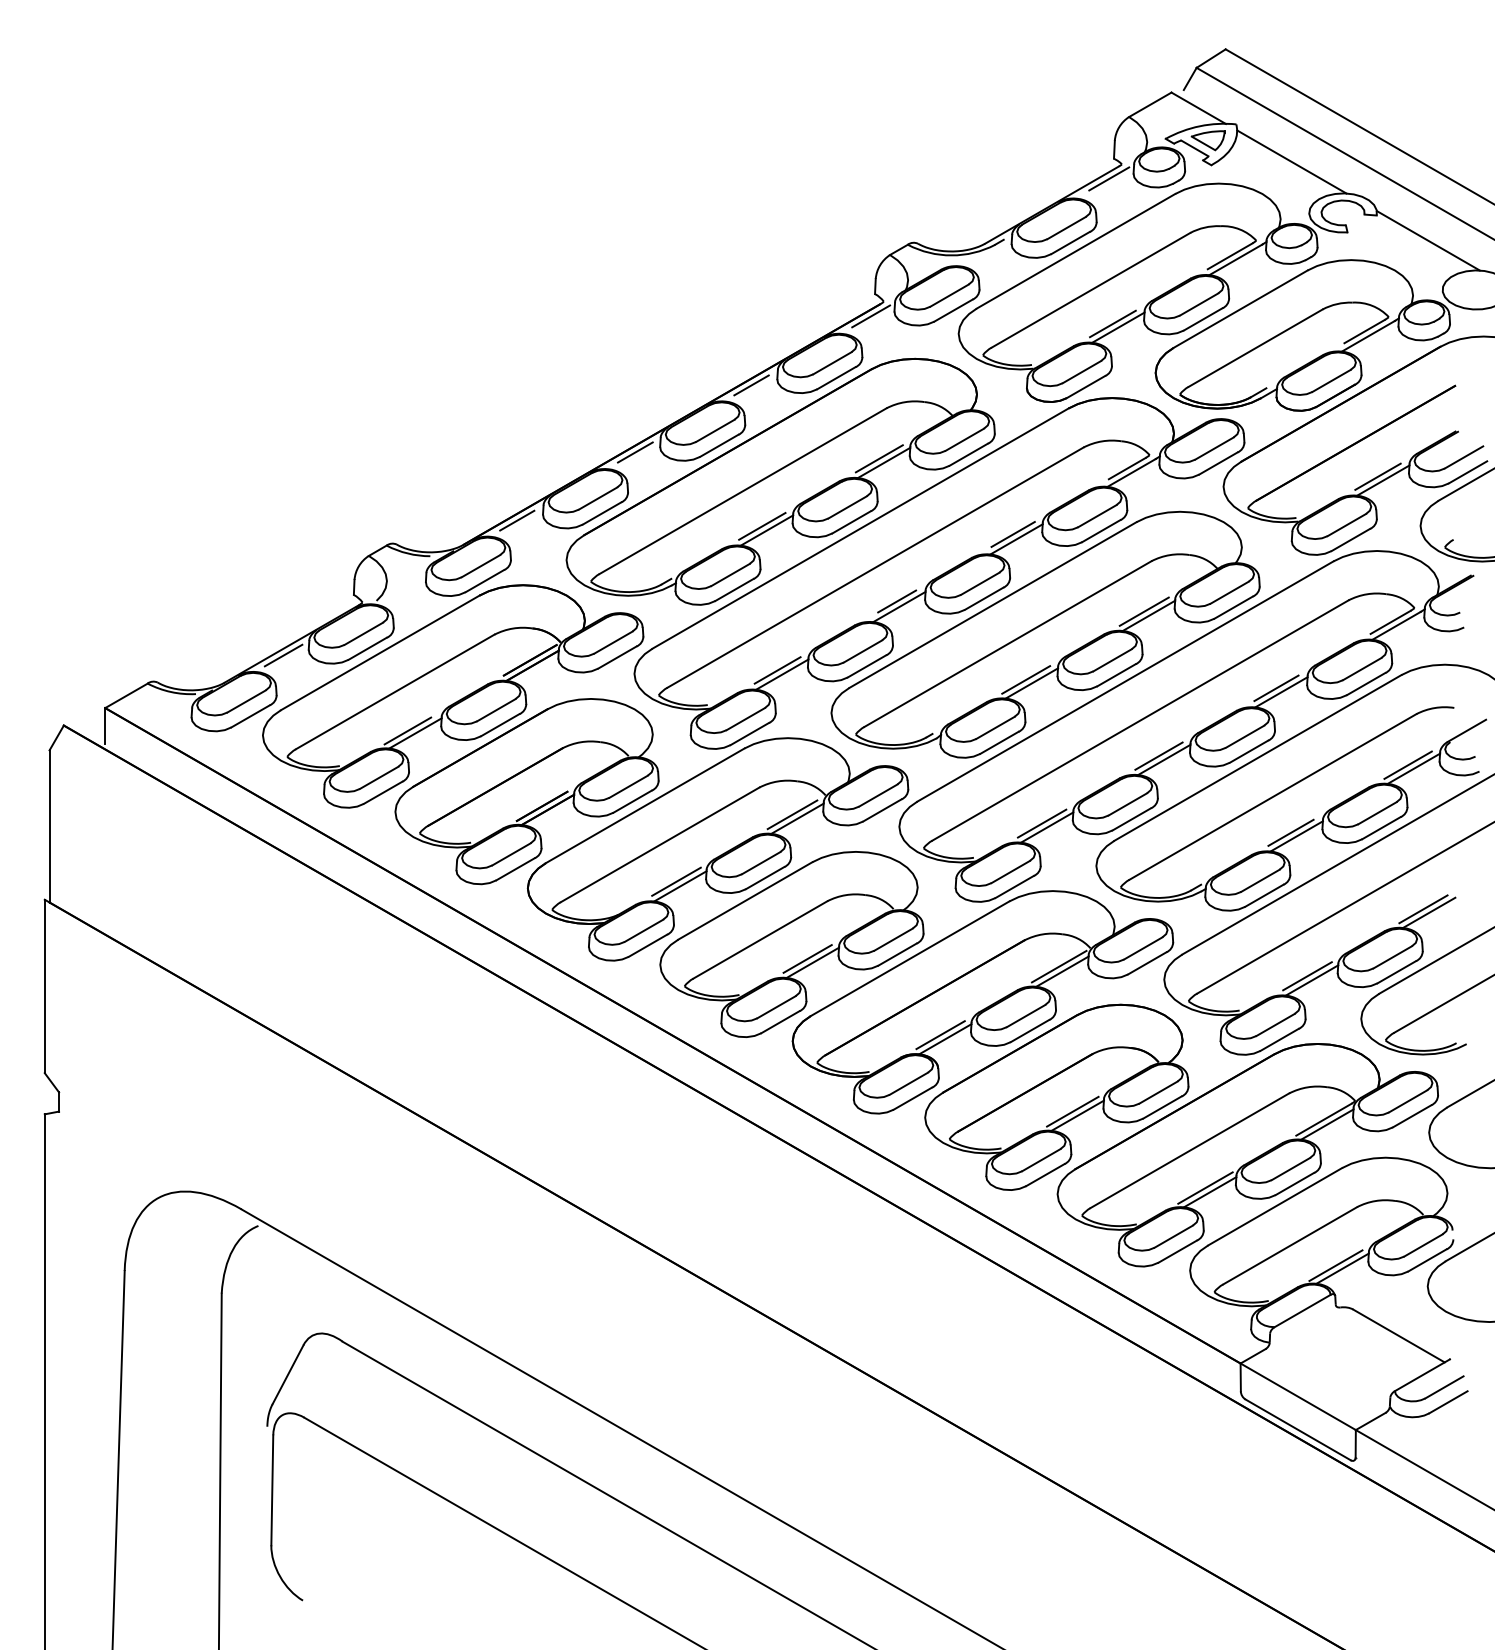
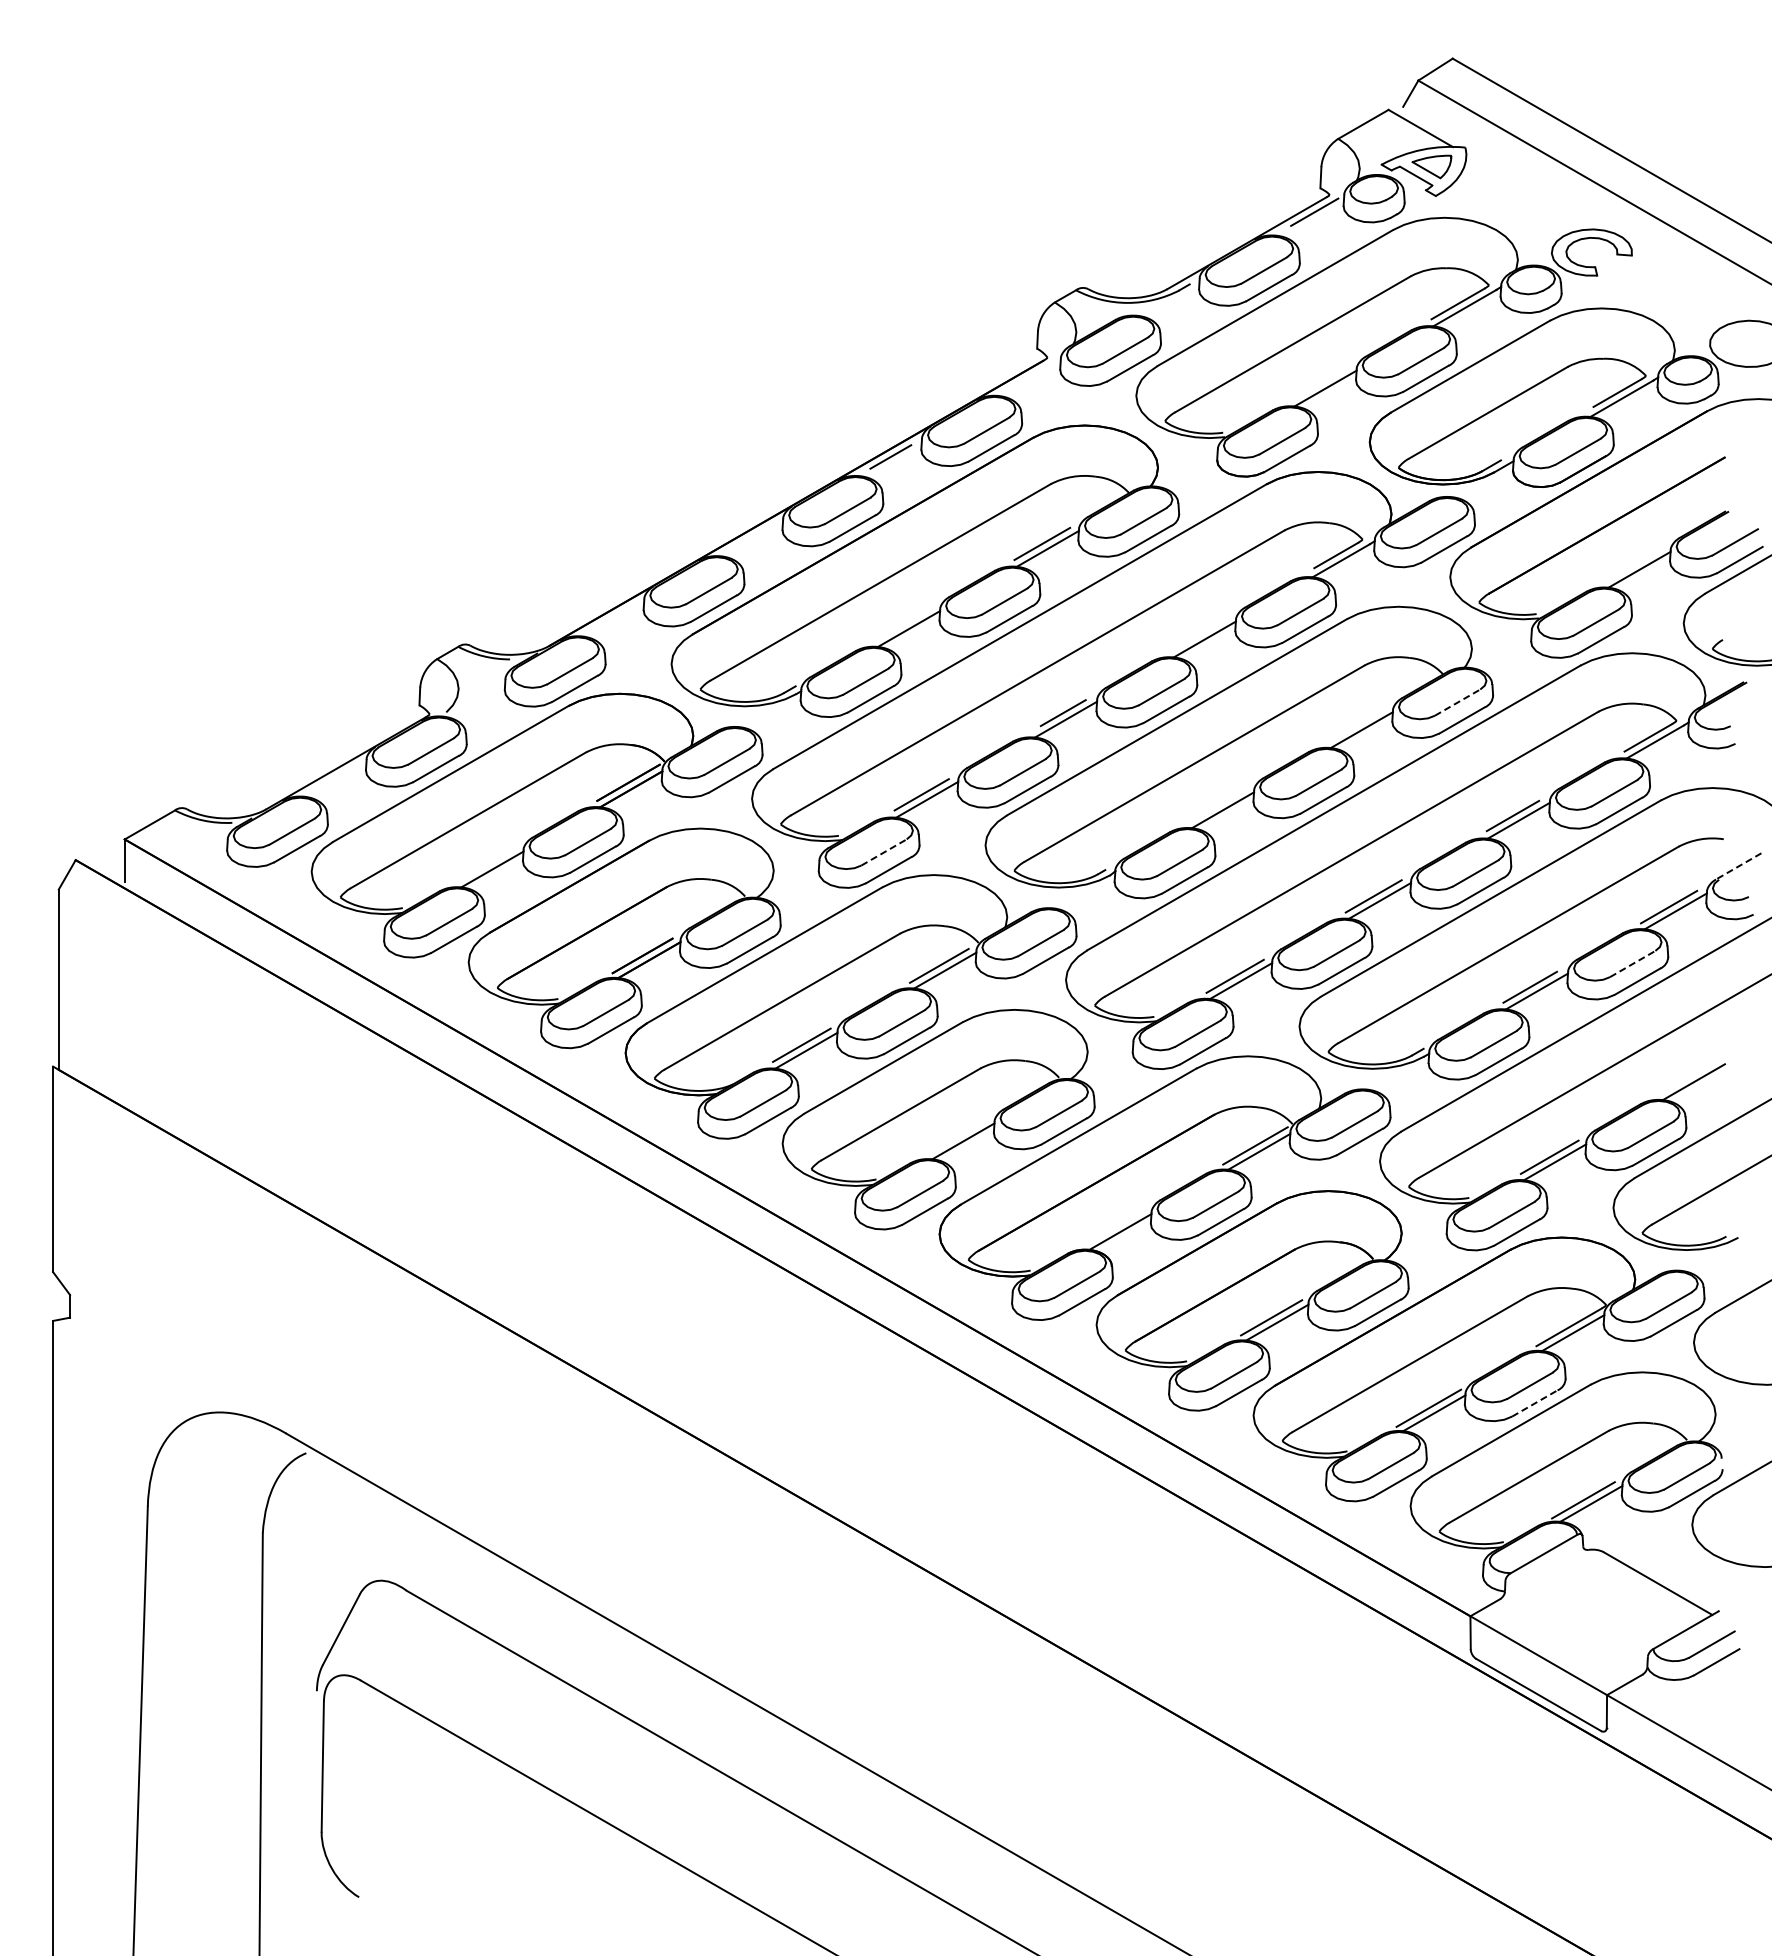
line: (1291, 161) -> (1530, 191), removed
line: (1428, 240) -> (1693, 285), removed
line: (871, 316) -> (1032, 375), removed
line: (1112, 323) -> (1318, 383), removed
line: (634, 452) -> (752, 536), removed
line: (1378, 476) -> (1633, 564), removed
line: (516, 520) -> (612, 616), removed
line: (762, 525) -> (903, 623), removed
line: (1012, 534) -> (1200, 633), removed
line: (1230, 592) -> (1458, 702), solid -> dashed
line: (1144, 611) -> (1356, 724), removed
line: (283, 654) -> (335, 776), removed
line: (1025, 679) -> (1215, 805), removed
line: (746, 719) -> (884, 852), solid -> dashed
line: (407, 730) -> (483, 866), removed
line: (1466, 730) -> (1738, 866), solid -> dashed
line: (1378, 812) -> (1633, 963), solid -> dashed
line: (1422, 908) -> (1686, 1077), removed
line: (806, 958) -> (956, 1136), removed
line: (940, 1034) -> (1114, 1226), removed
line: (1295, 1183) -> (1535, 1403), solid -> dashed

